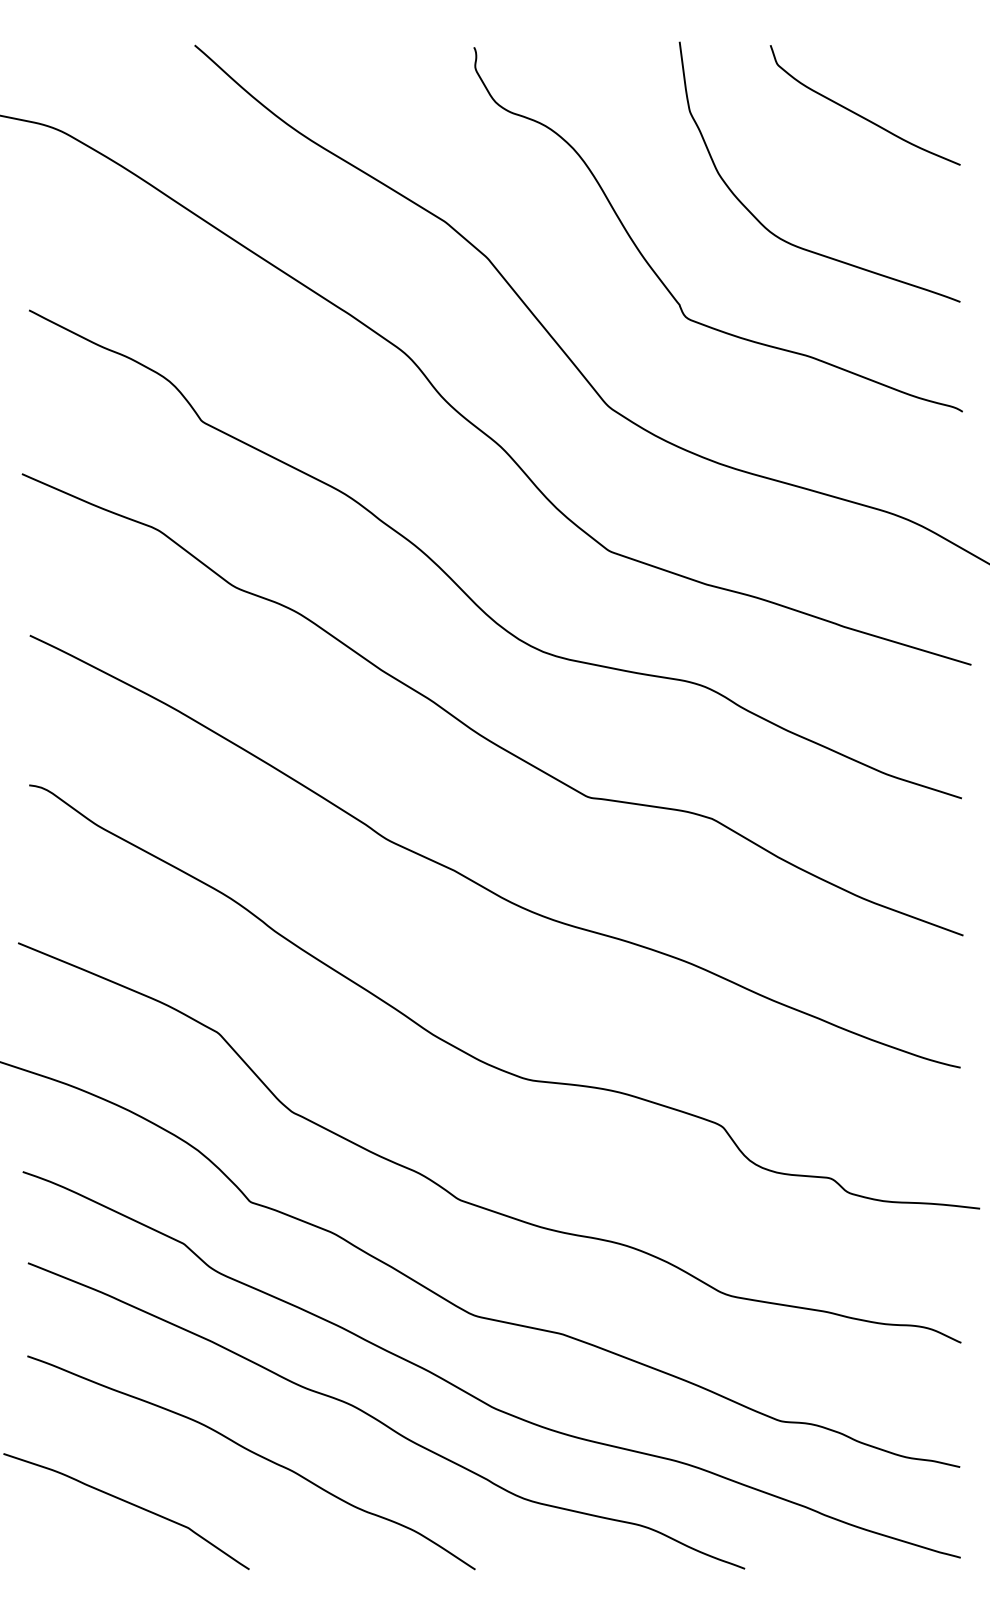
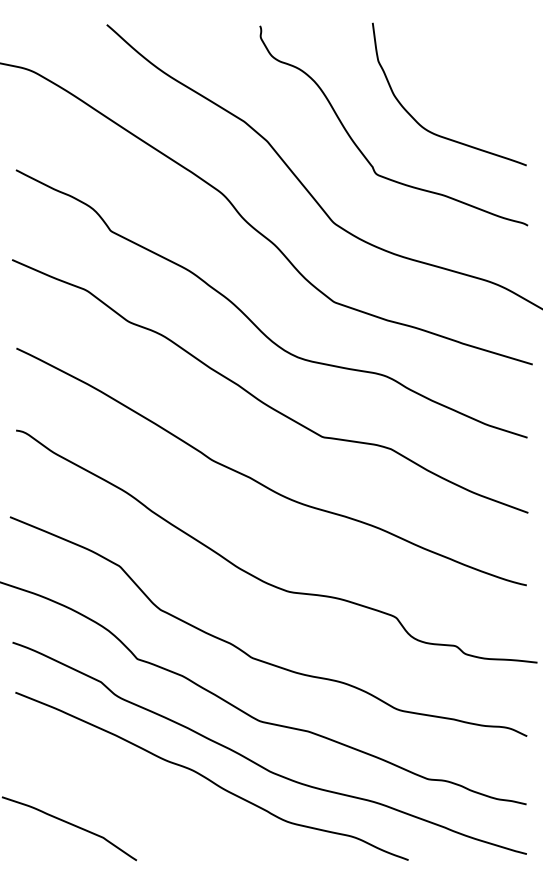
curve: (857, 112) -> (470, 61), removed
curve: (252, 1454) -> (138, 797), removed

